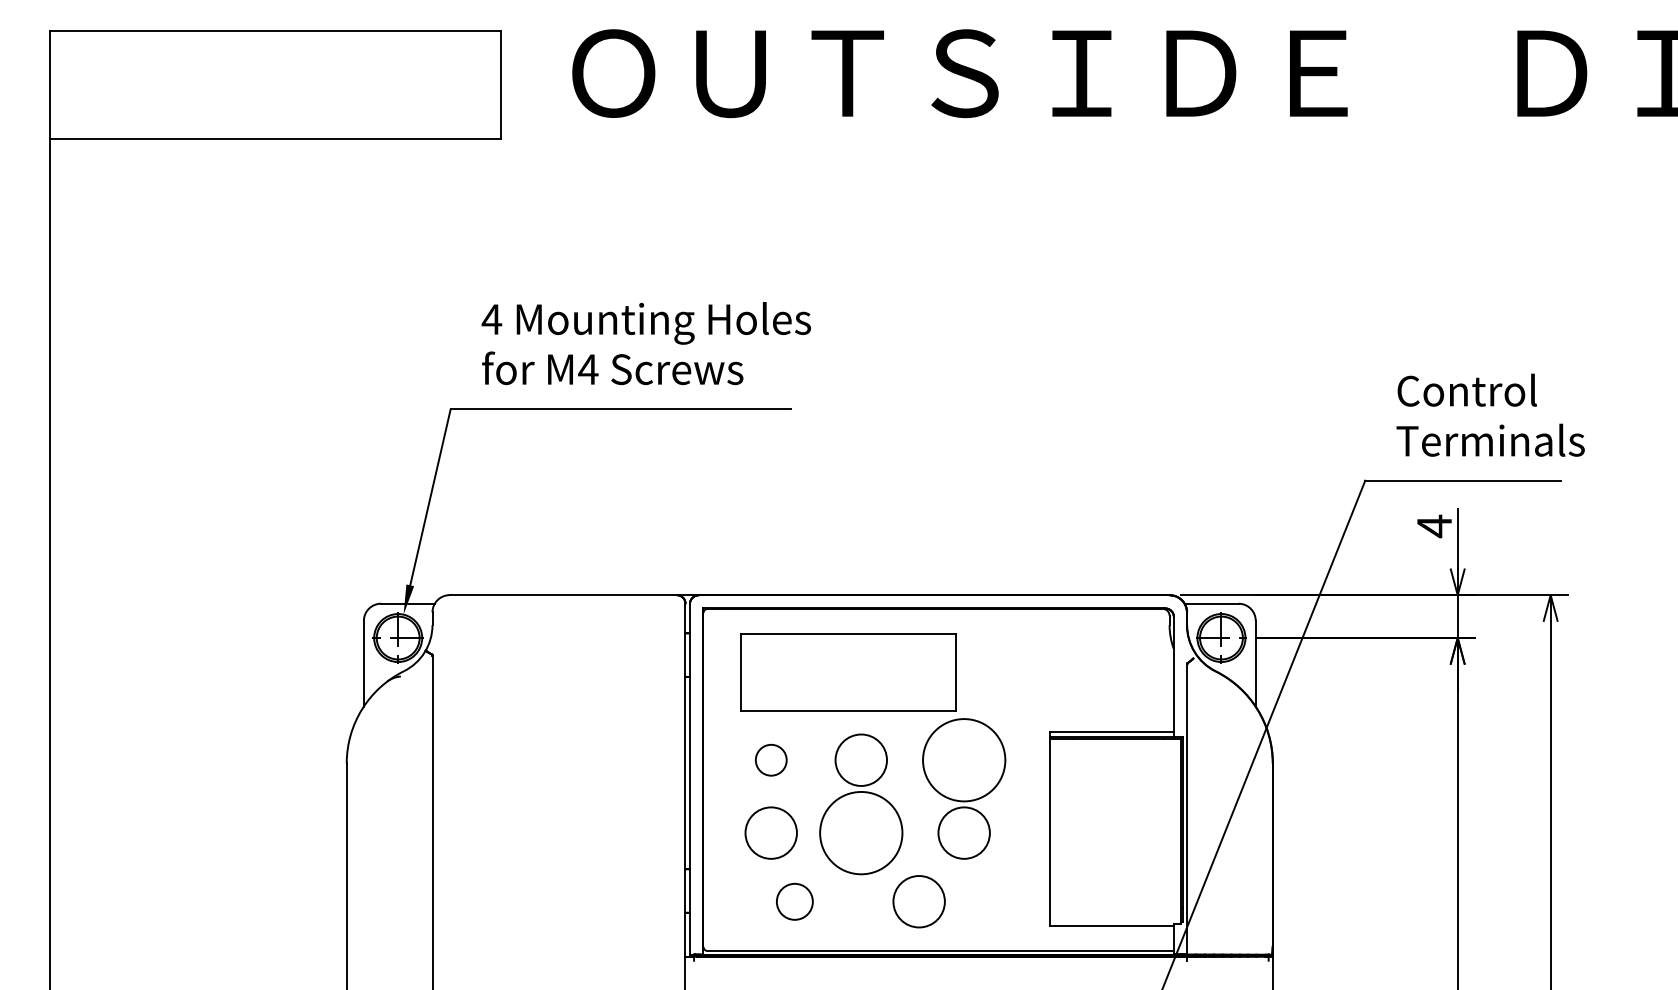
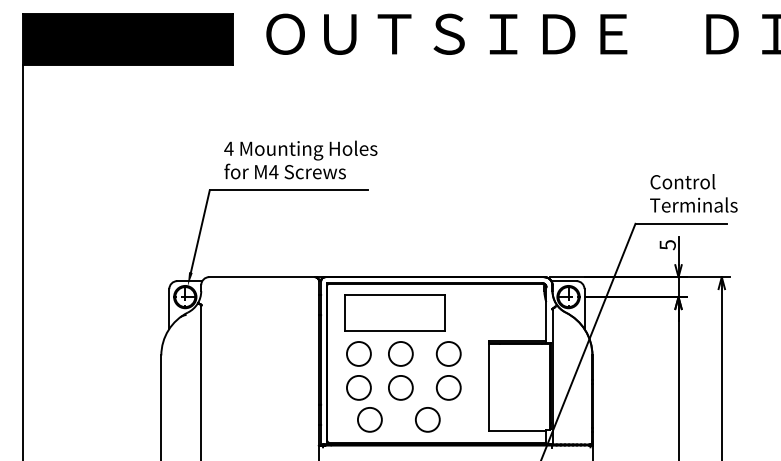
fill: (276, 84) -> (128, 39), added
text: (1434, 525) -> (667, 244), 4 -> 5
circle: (770, 759) -> (358, 353), size x1.67
circle: (963, 759) -> (448, 353), size x0.62
circle: (860, 832) -> (400, 387), size x0.62
circle: (793, 900) -> (369, 419), size x1.43

